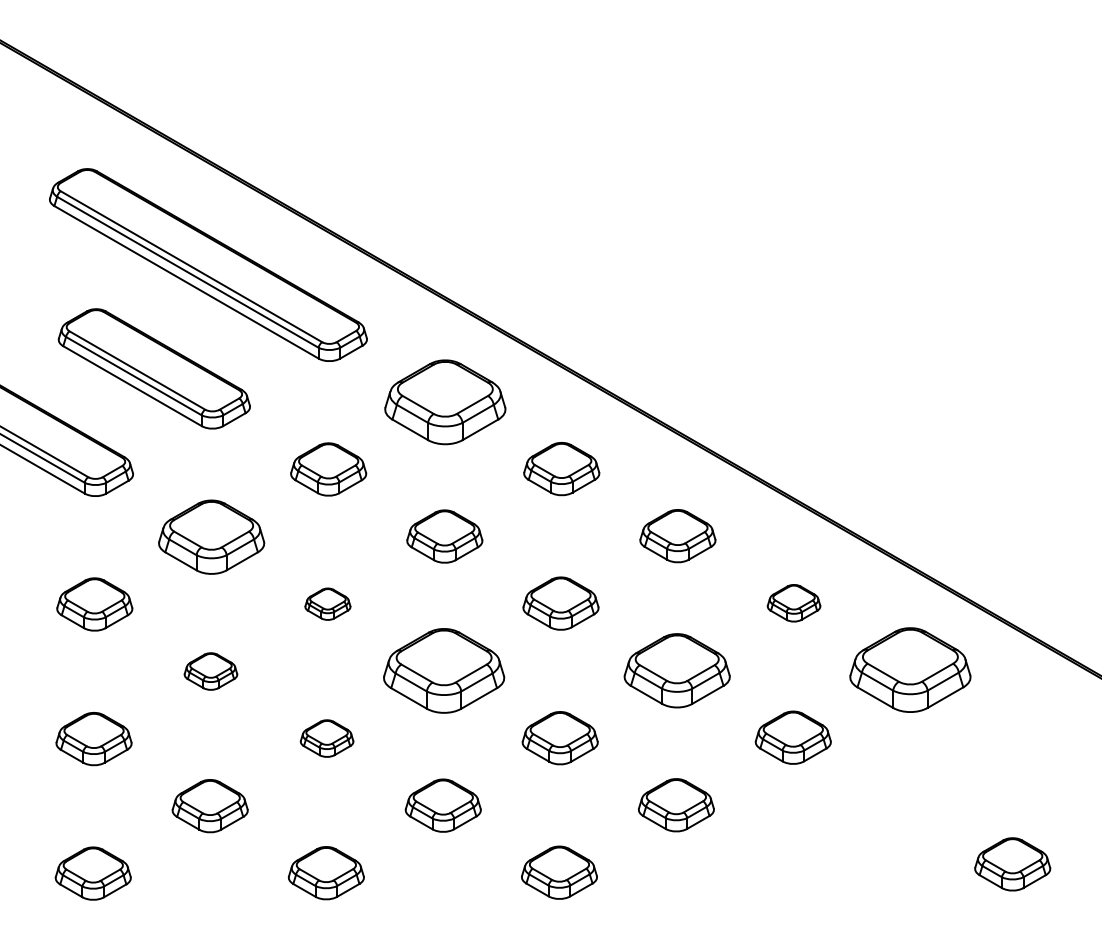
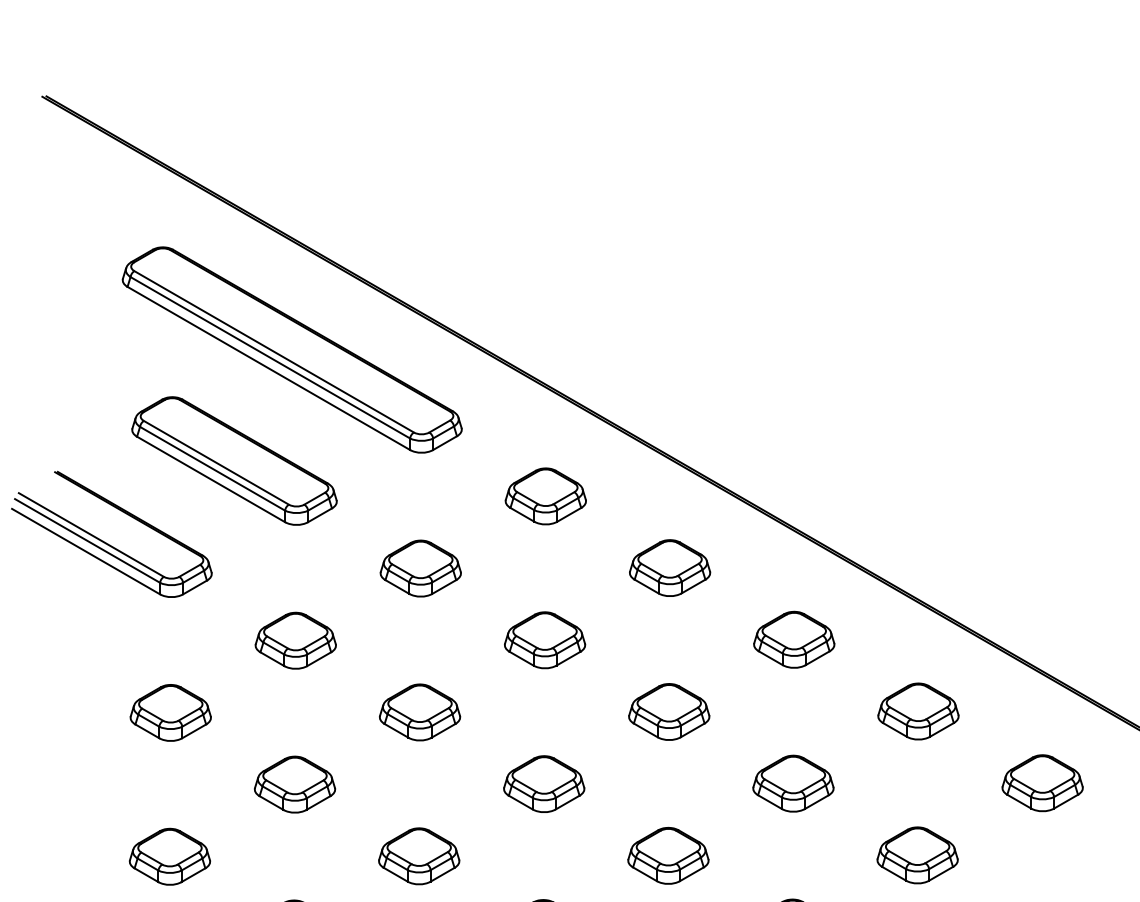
part: (445, 401) -> (545, 495), size x0.62
part: (211, 536) -> (295, 640), size x0.71
part: (793, 603) -> (917, 711), size x1.43
part: (327, 604) -> (419, 712), size x1.67
part: (676, 670) -> (792, 783), size x0.71
part: (909, 670) -> (1041, 783), size x0.62
part: (210, 671) -> (294, 784), size x1.43
part: (443, 671) -> (543, 784), size x0.62
part: (326, 738) -> (418, 856), size x1.43

